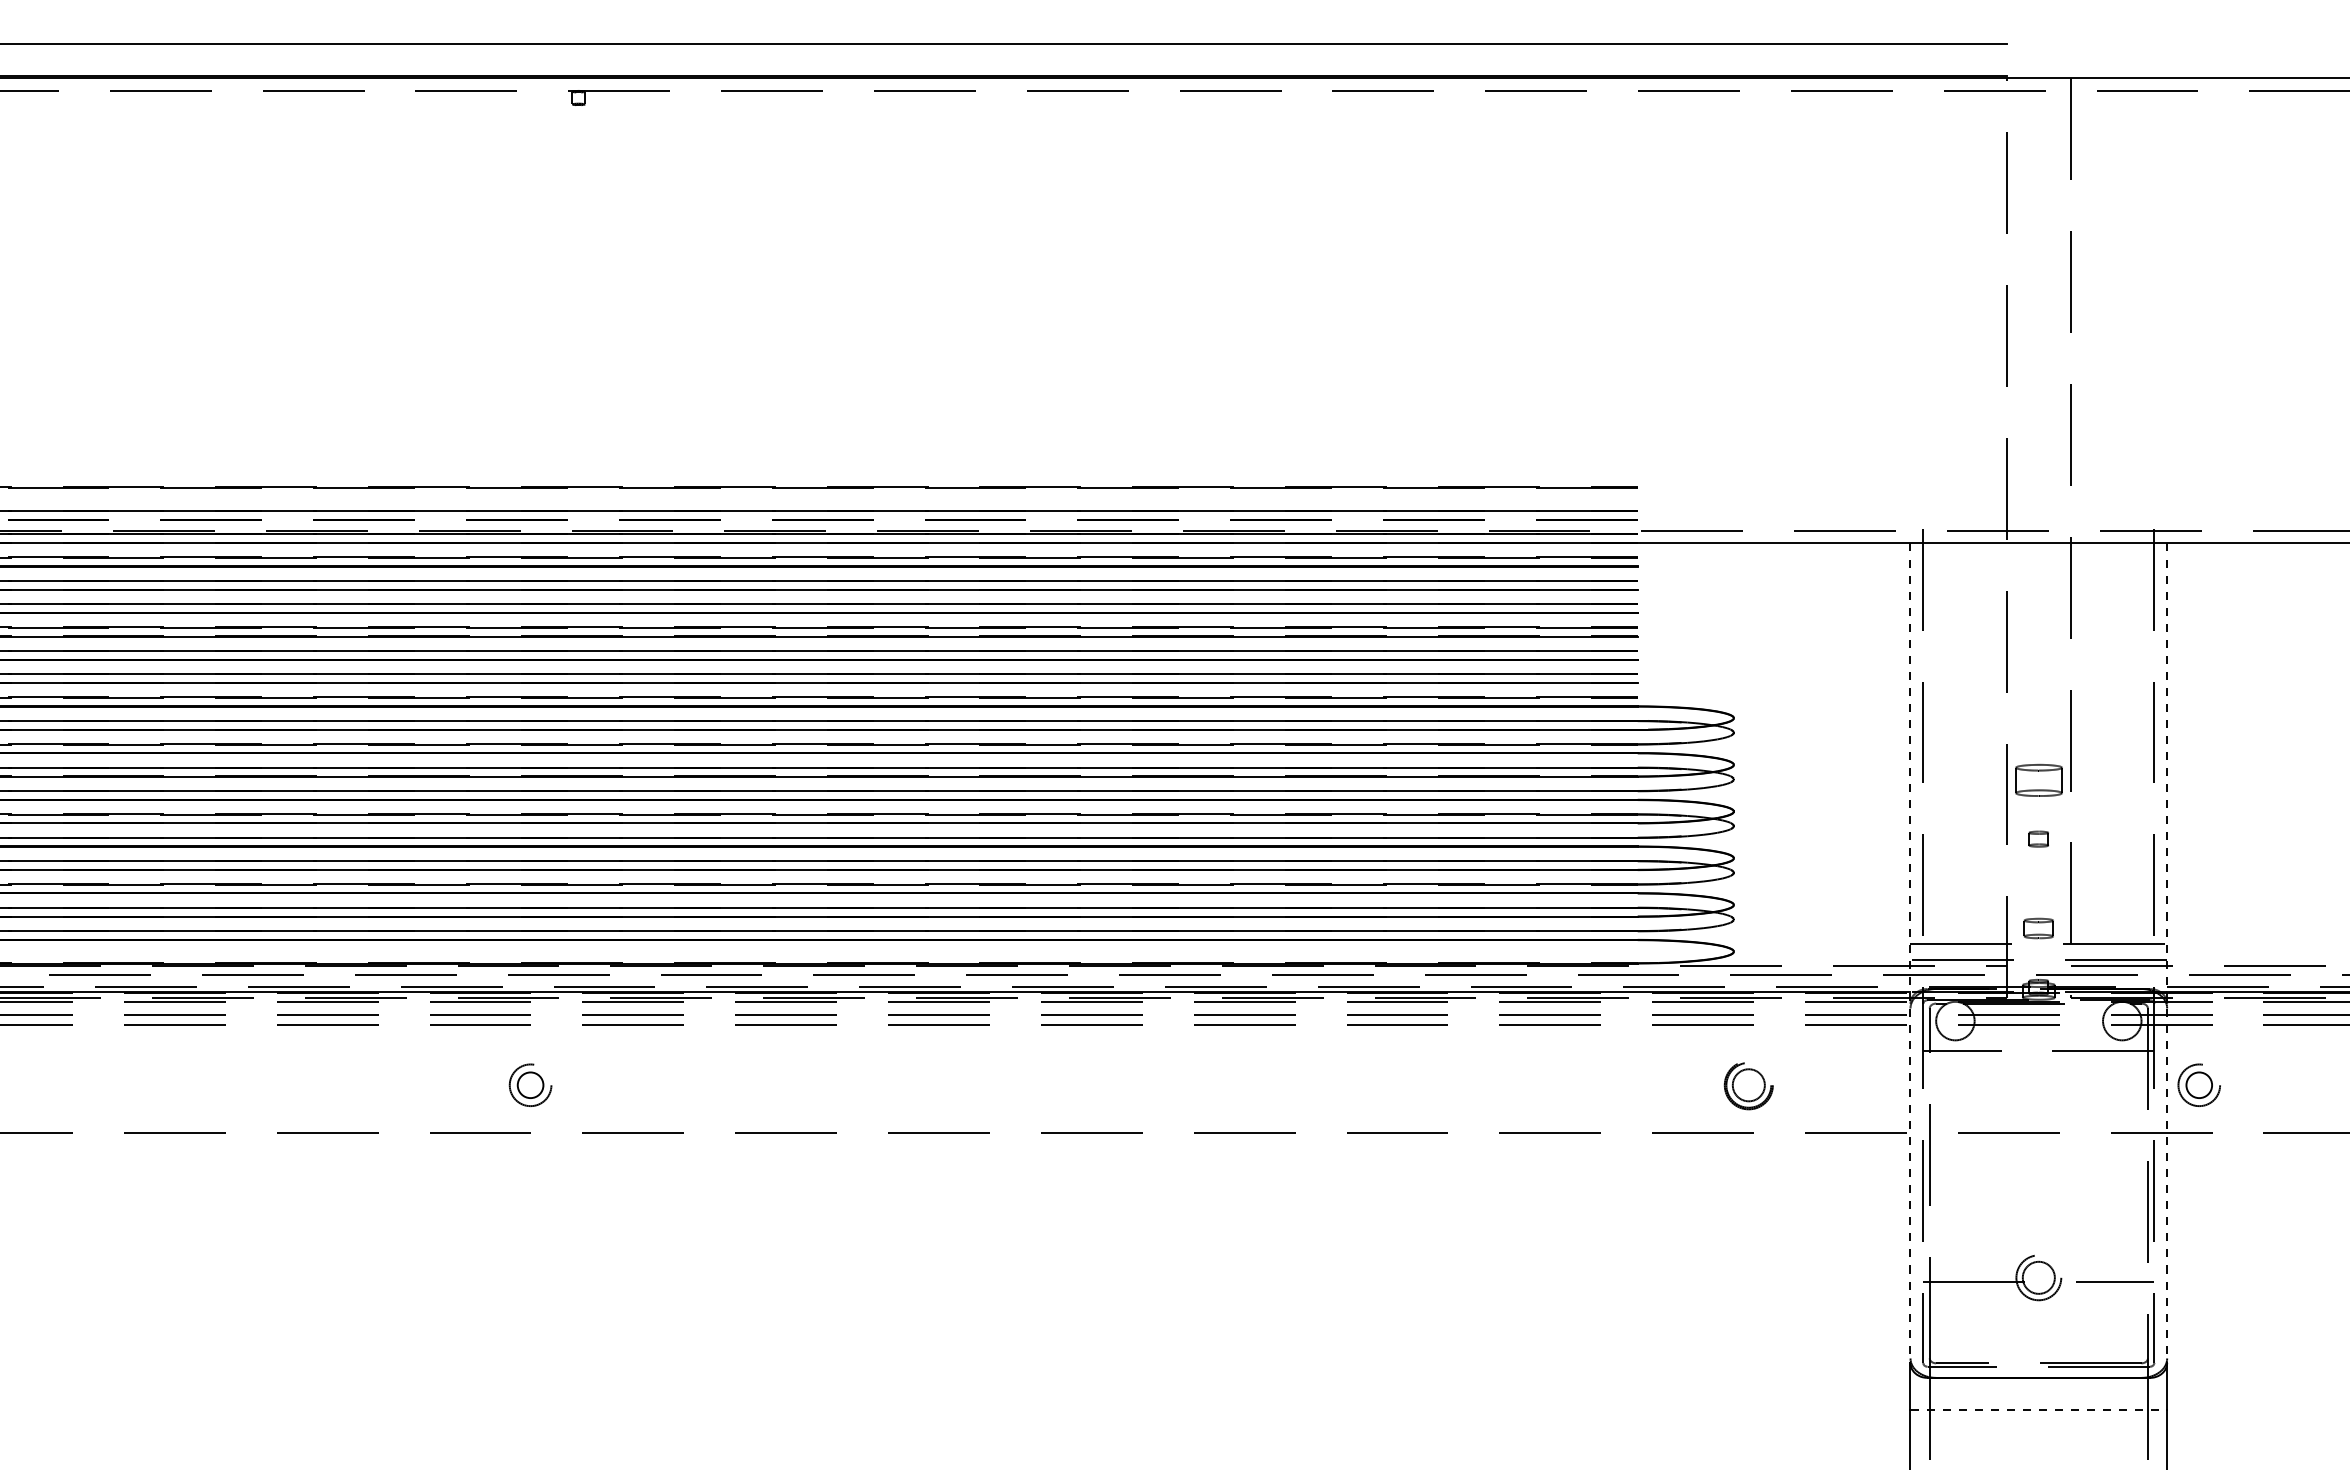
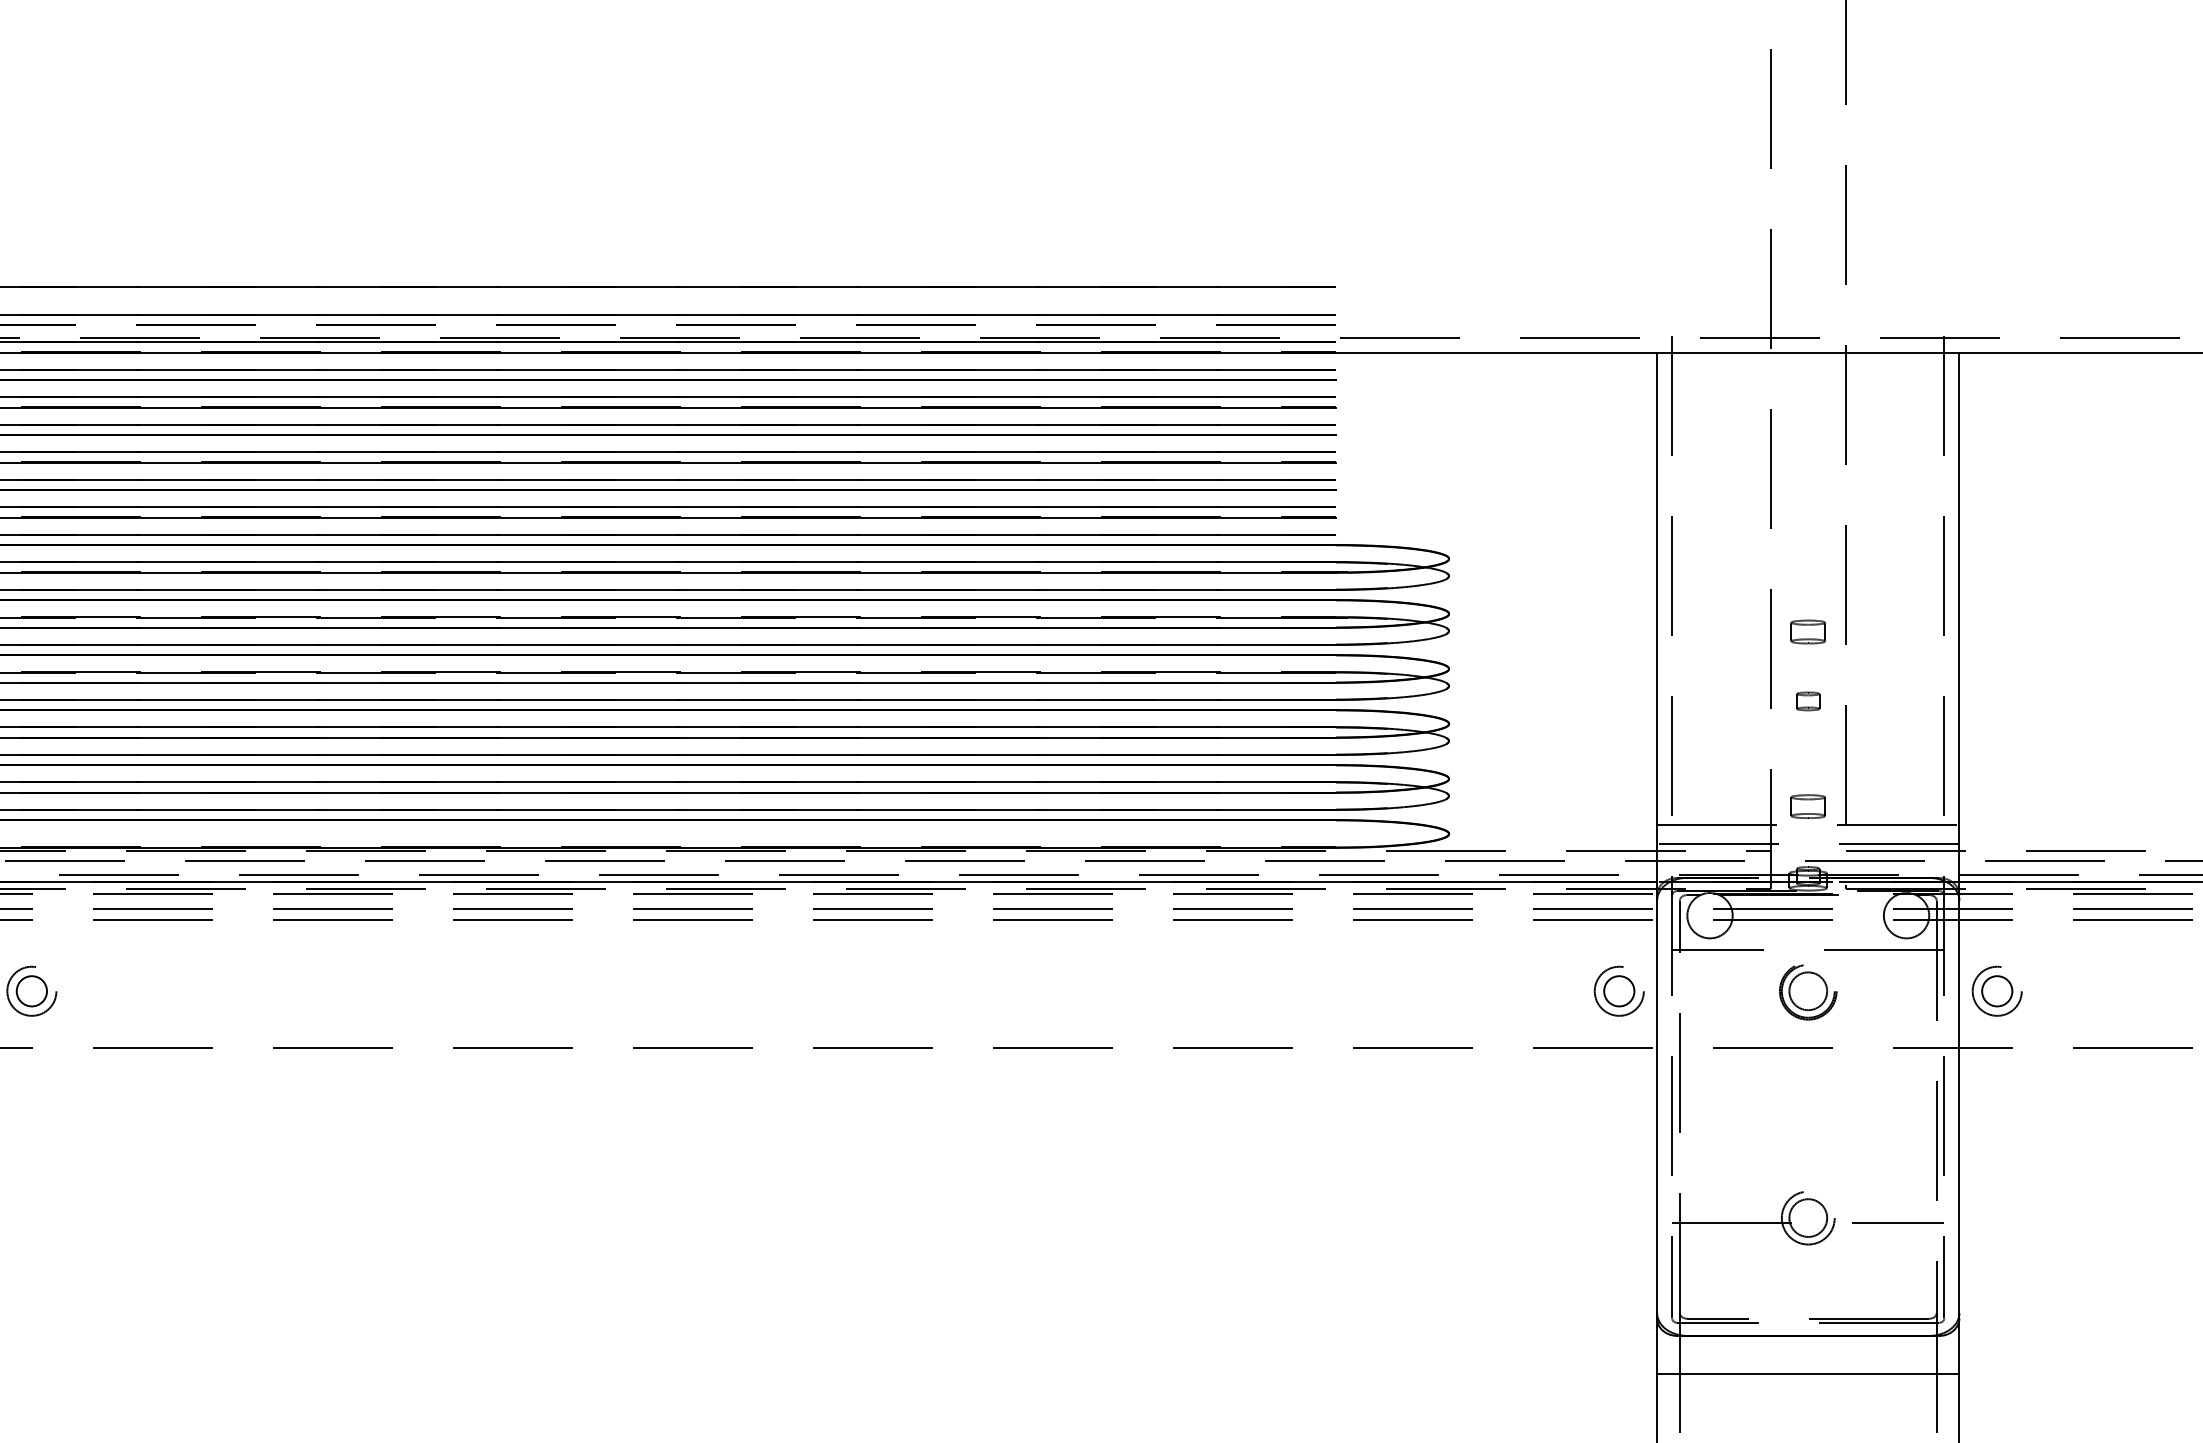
part: (2038, 779) -> (1807, 631), size x0.62
line: (1910, 953) -> (1657, 836), dashed -> solid
line: (2167, 953) -> (1959, 836), dashed -> solid
part: (1878, 1084) -> (1619, 990), added
part: (1748, 1086) -> (1807, 992), moved
line: (2039, 1409) -> (1809, 1373), dashed -> solid

